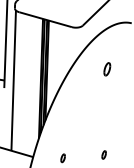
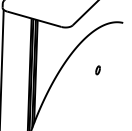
part: (107, 68) -> (98, 69), size x0.62

